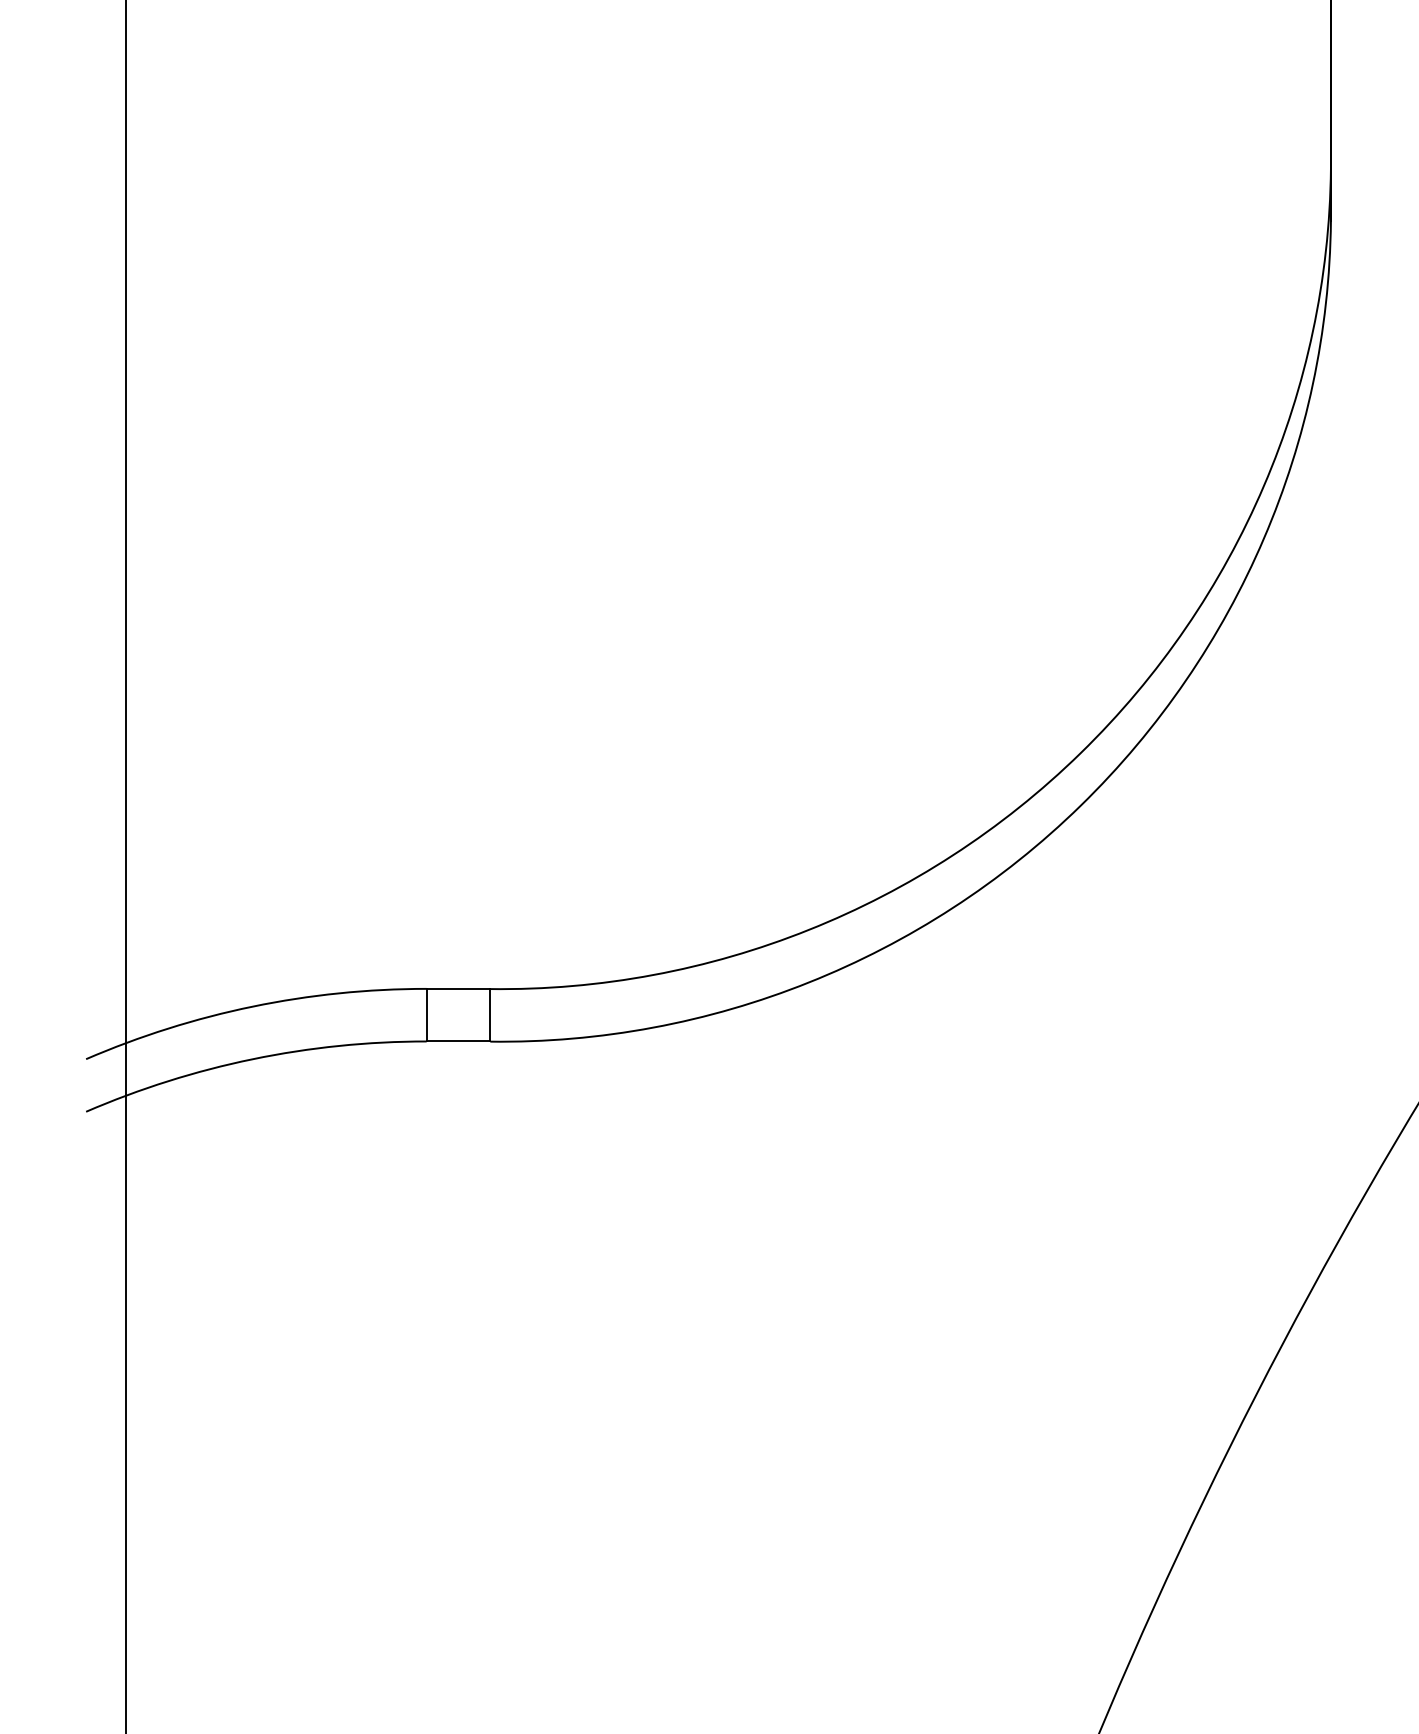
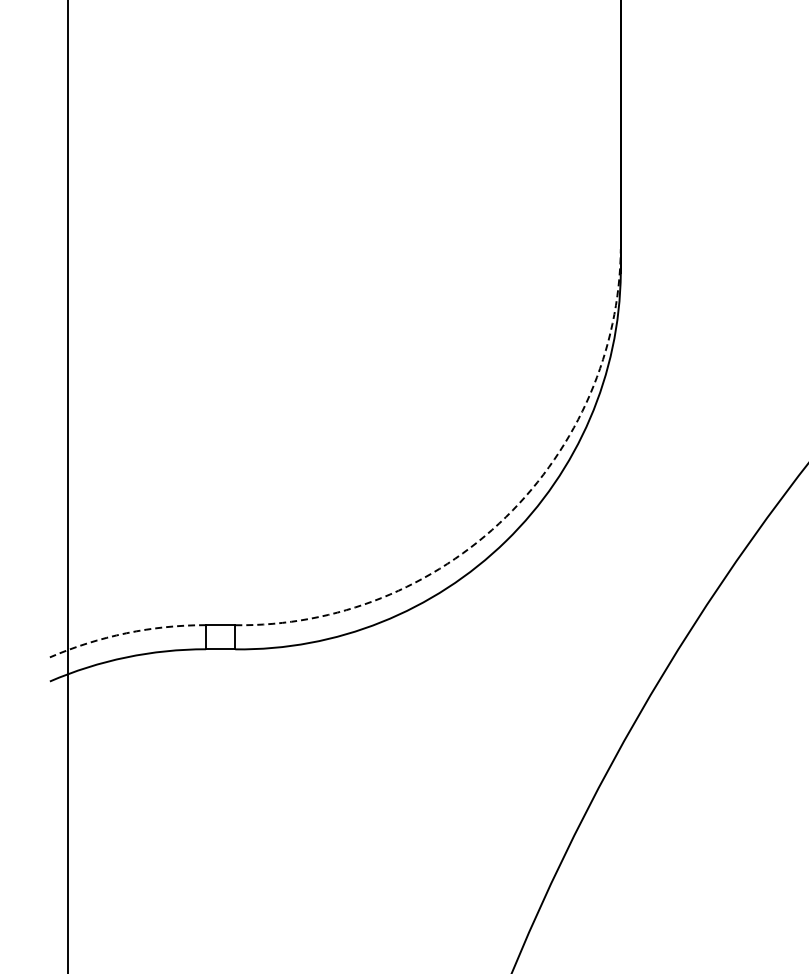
arc: (1081, 754) -> (506, 517), solid -> dashed
arc: (253, 1007) -> (126, 633), solid -> dashed

